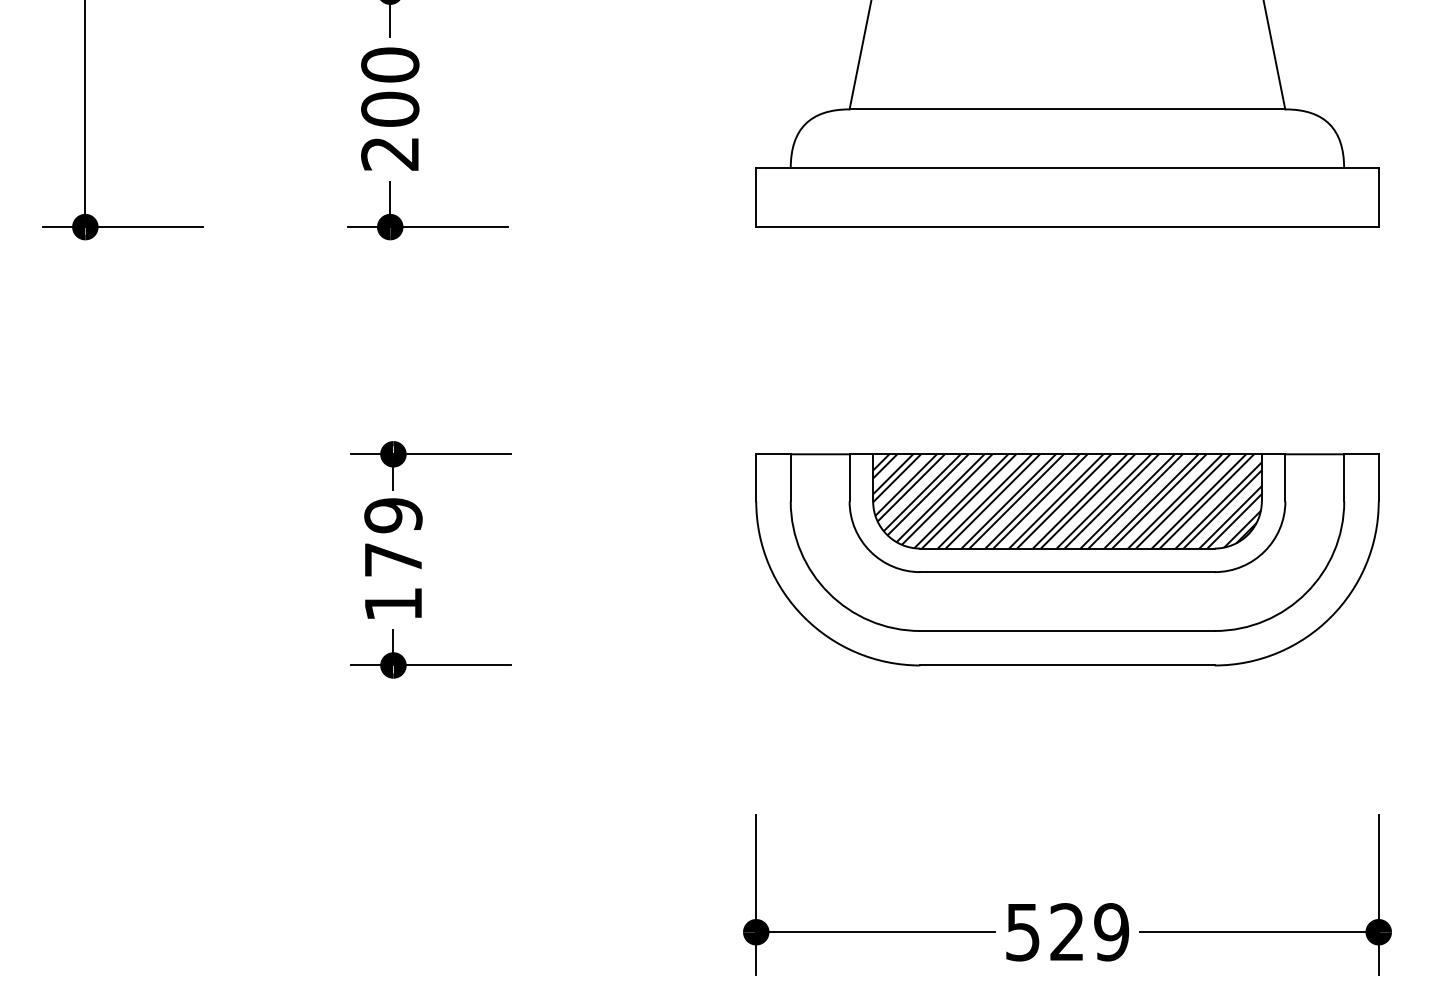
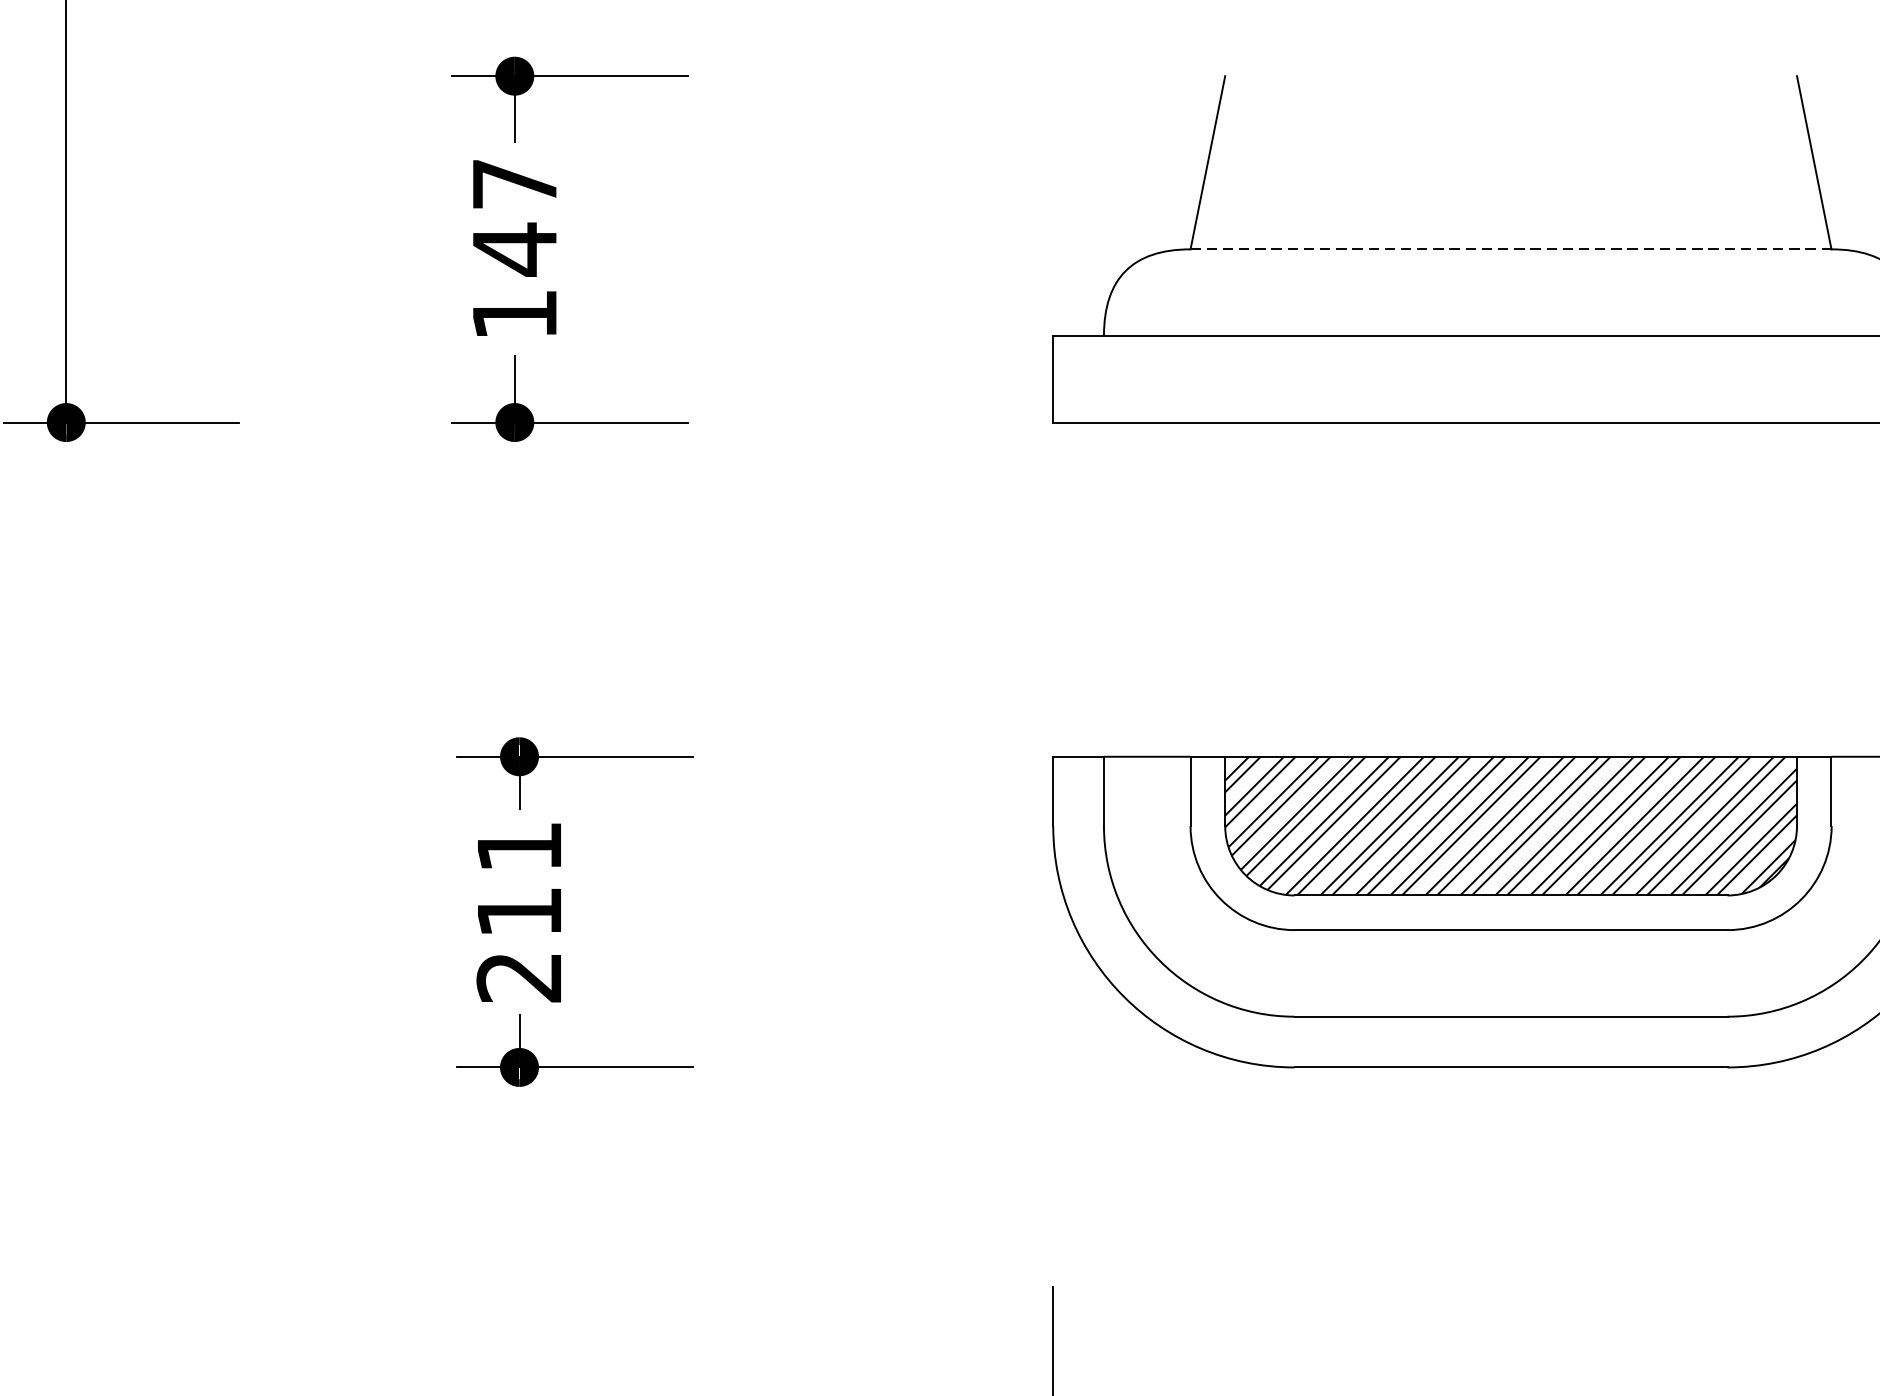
text: (390, 108) -> (515, 248), 200 -> 147
line: (1067, 109) -> (1511, 249), solid -> dashed
text: (393, 559) -> (519, 911), 179 -> 211

